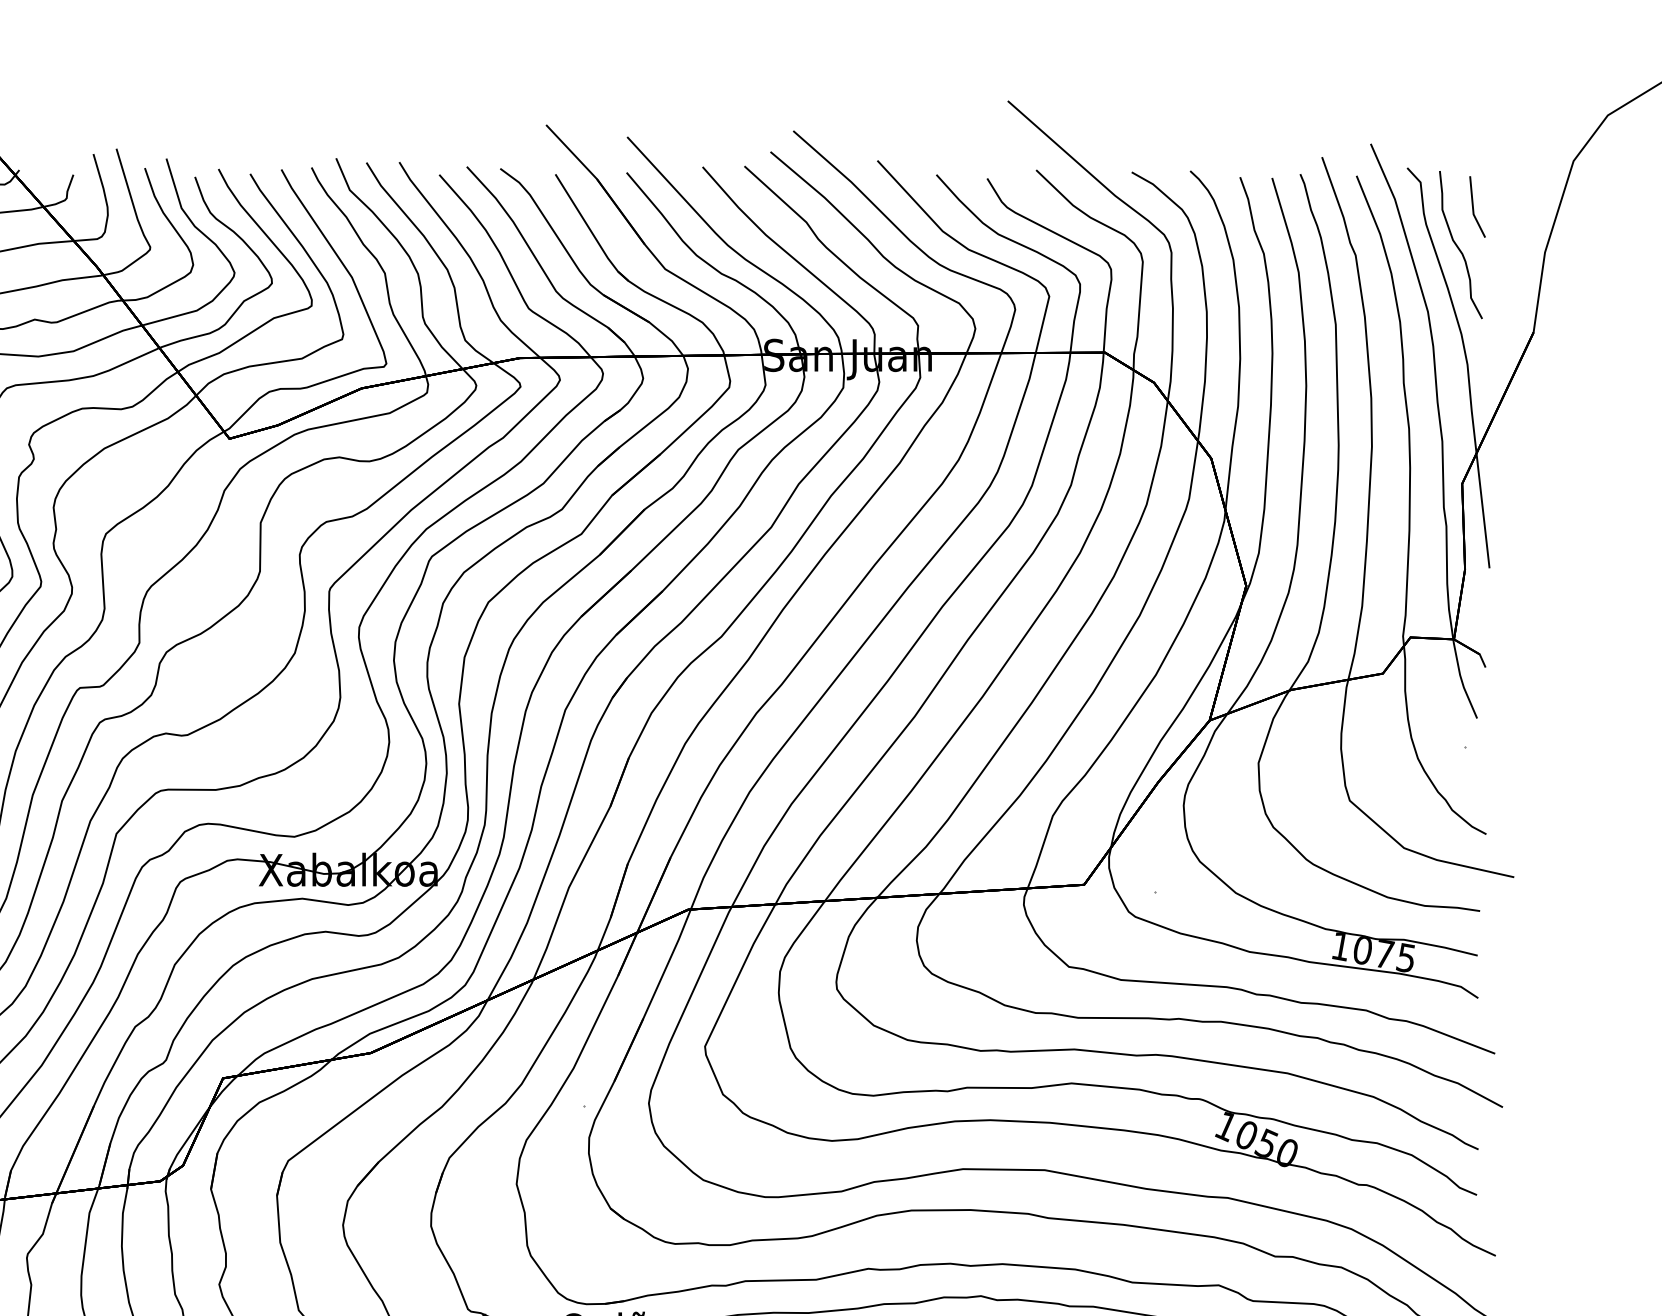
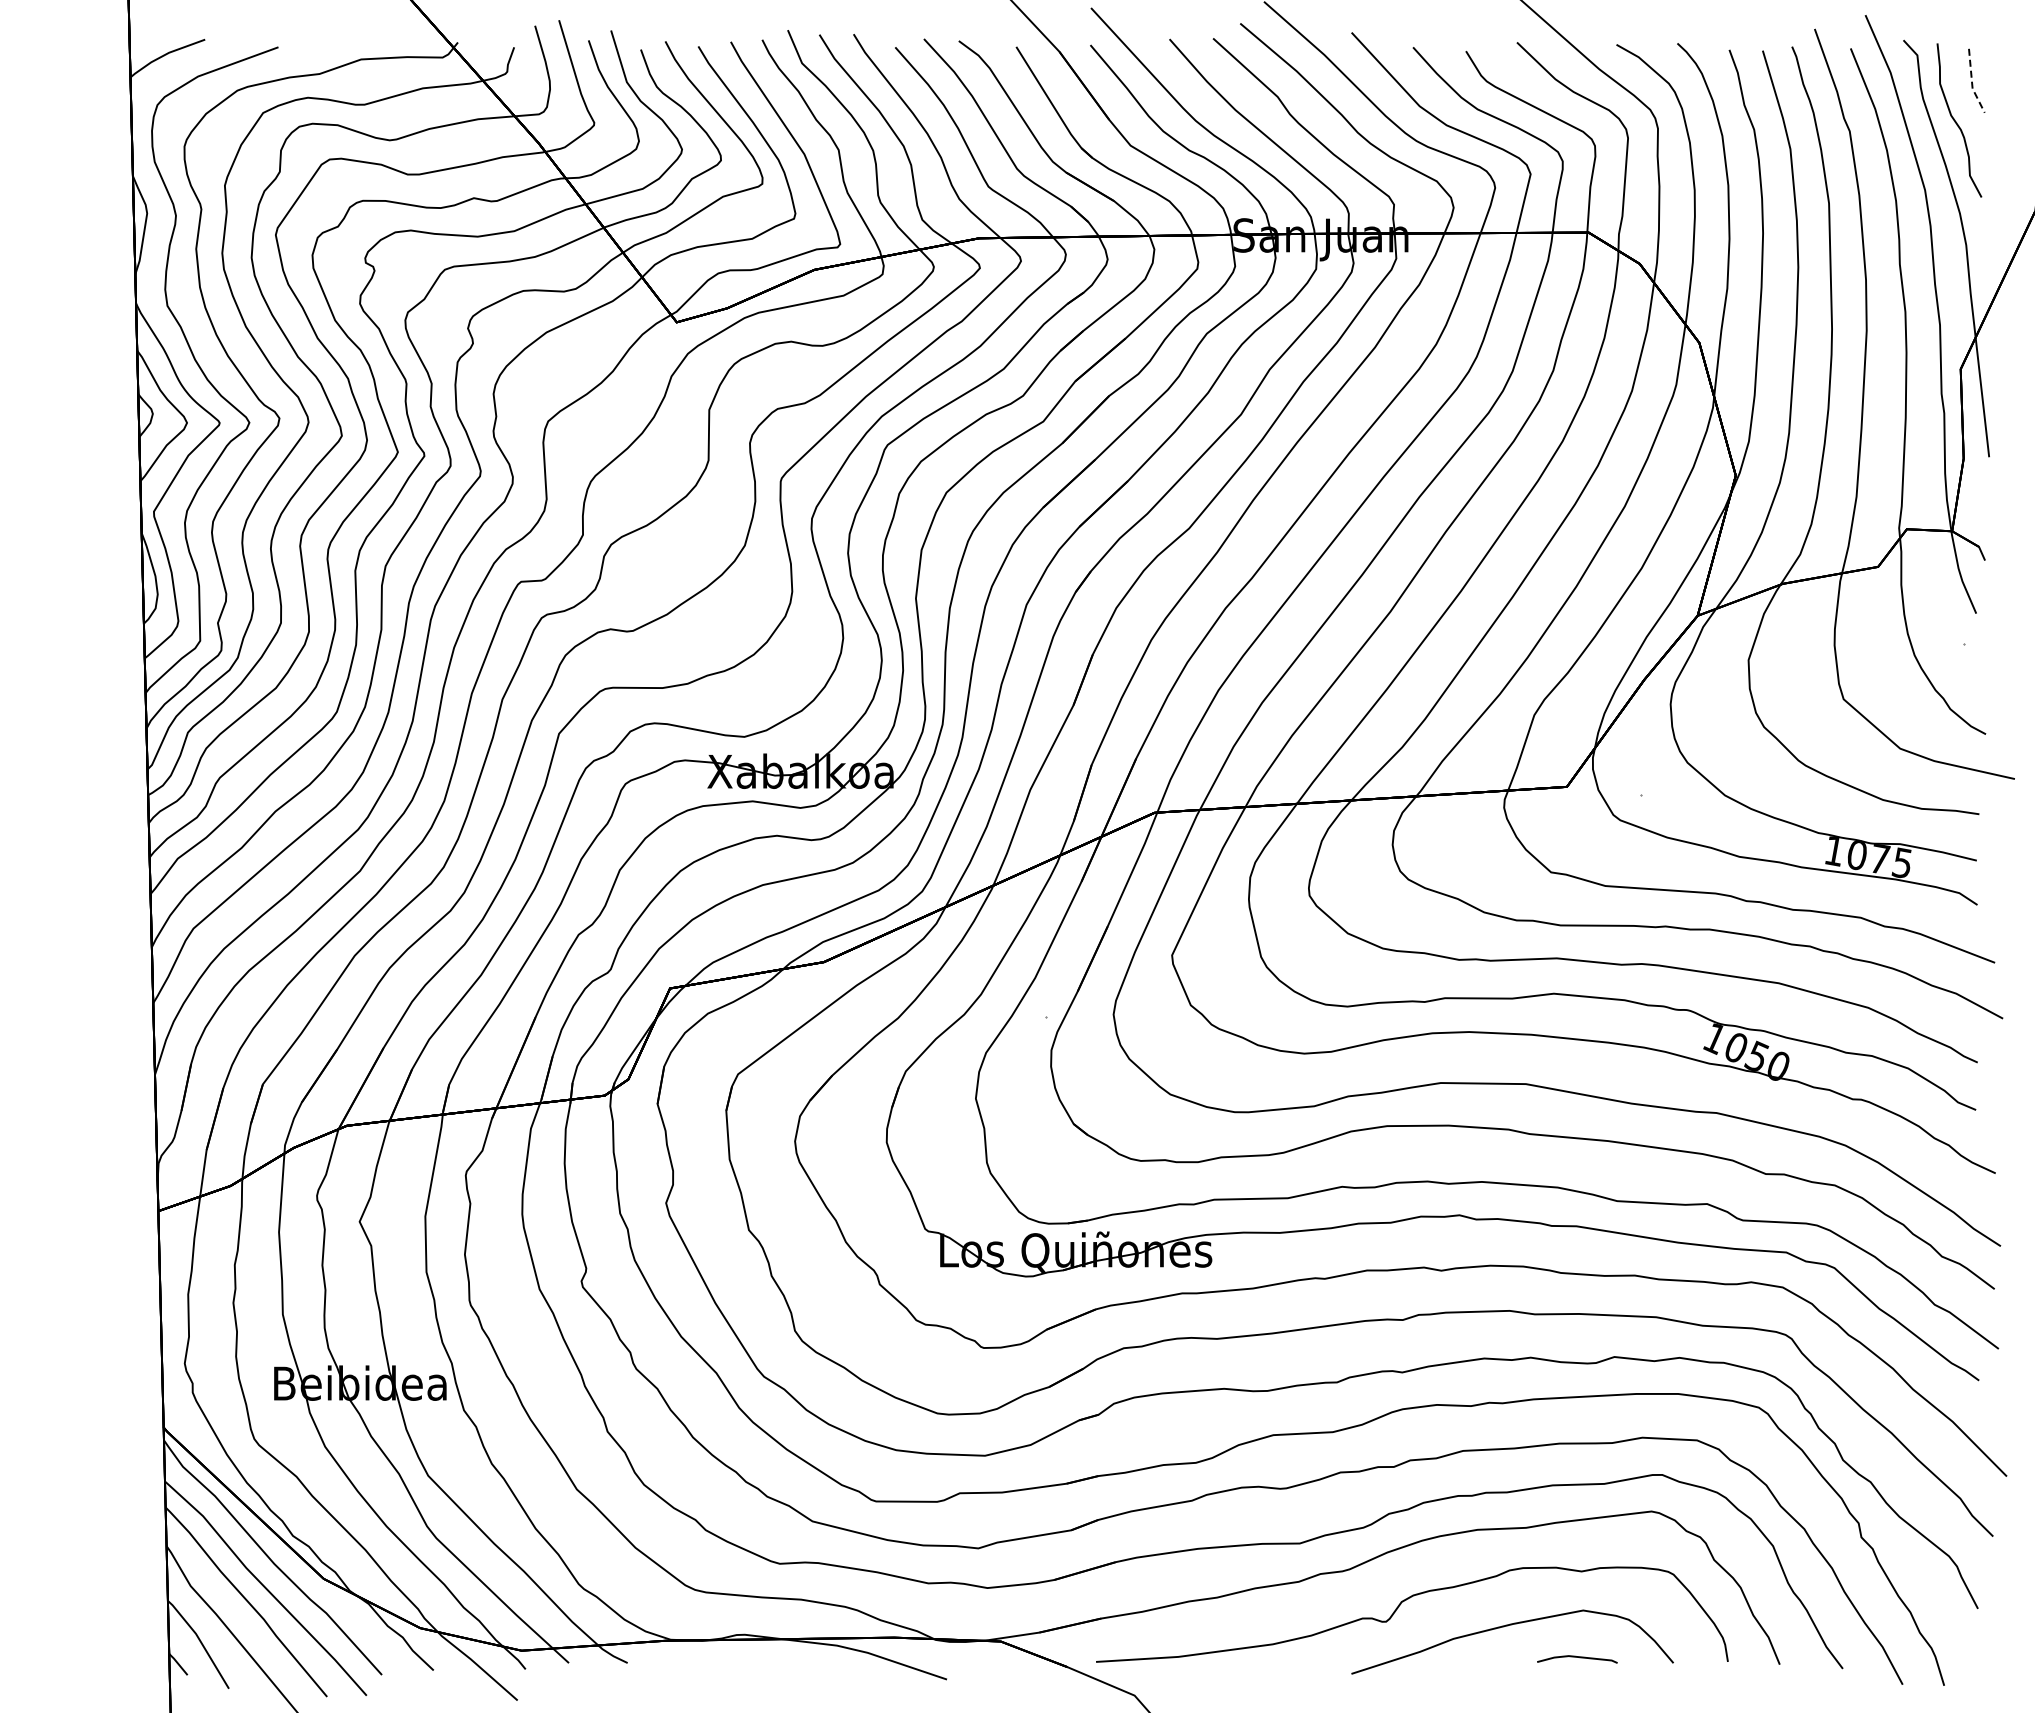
line: (1473, 209) -> (1972, 83), solid -> dashed

